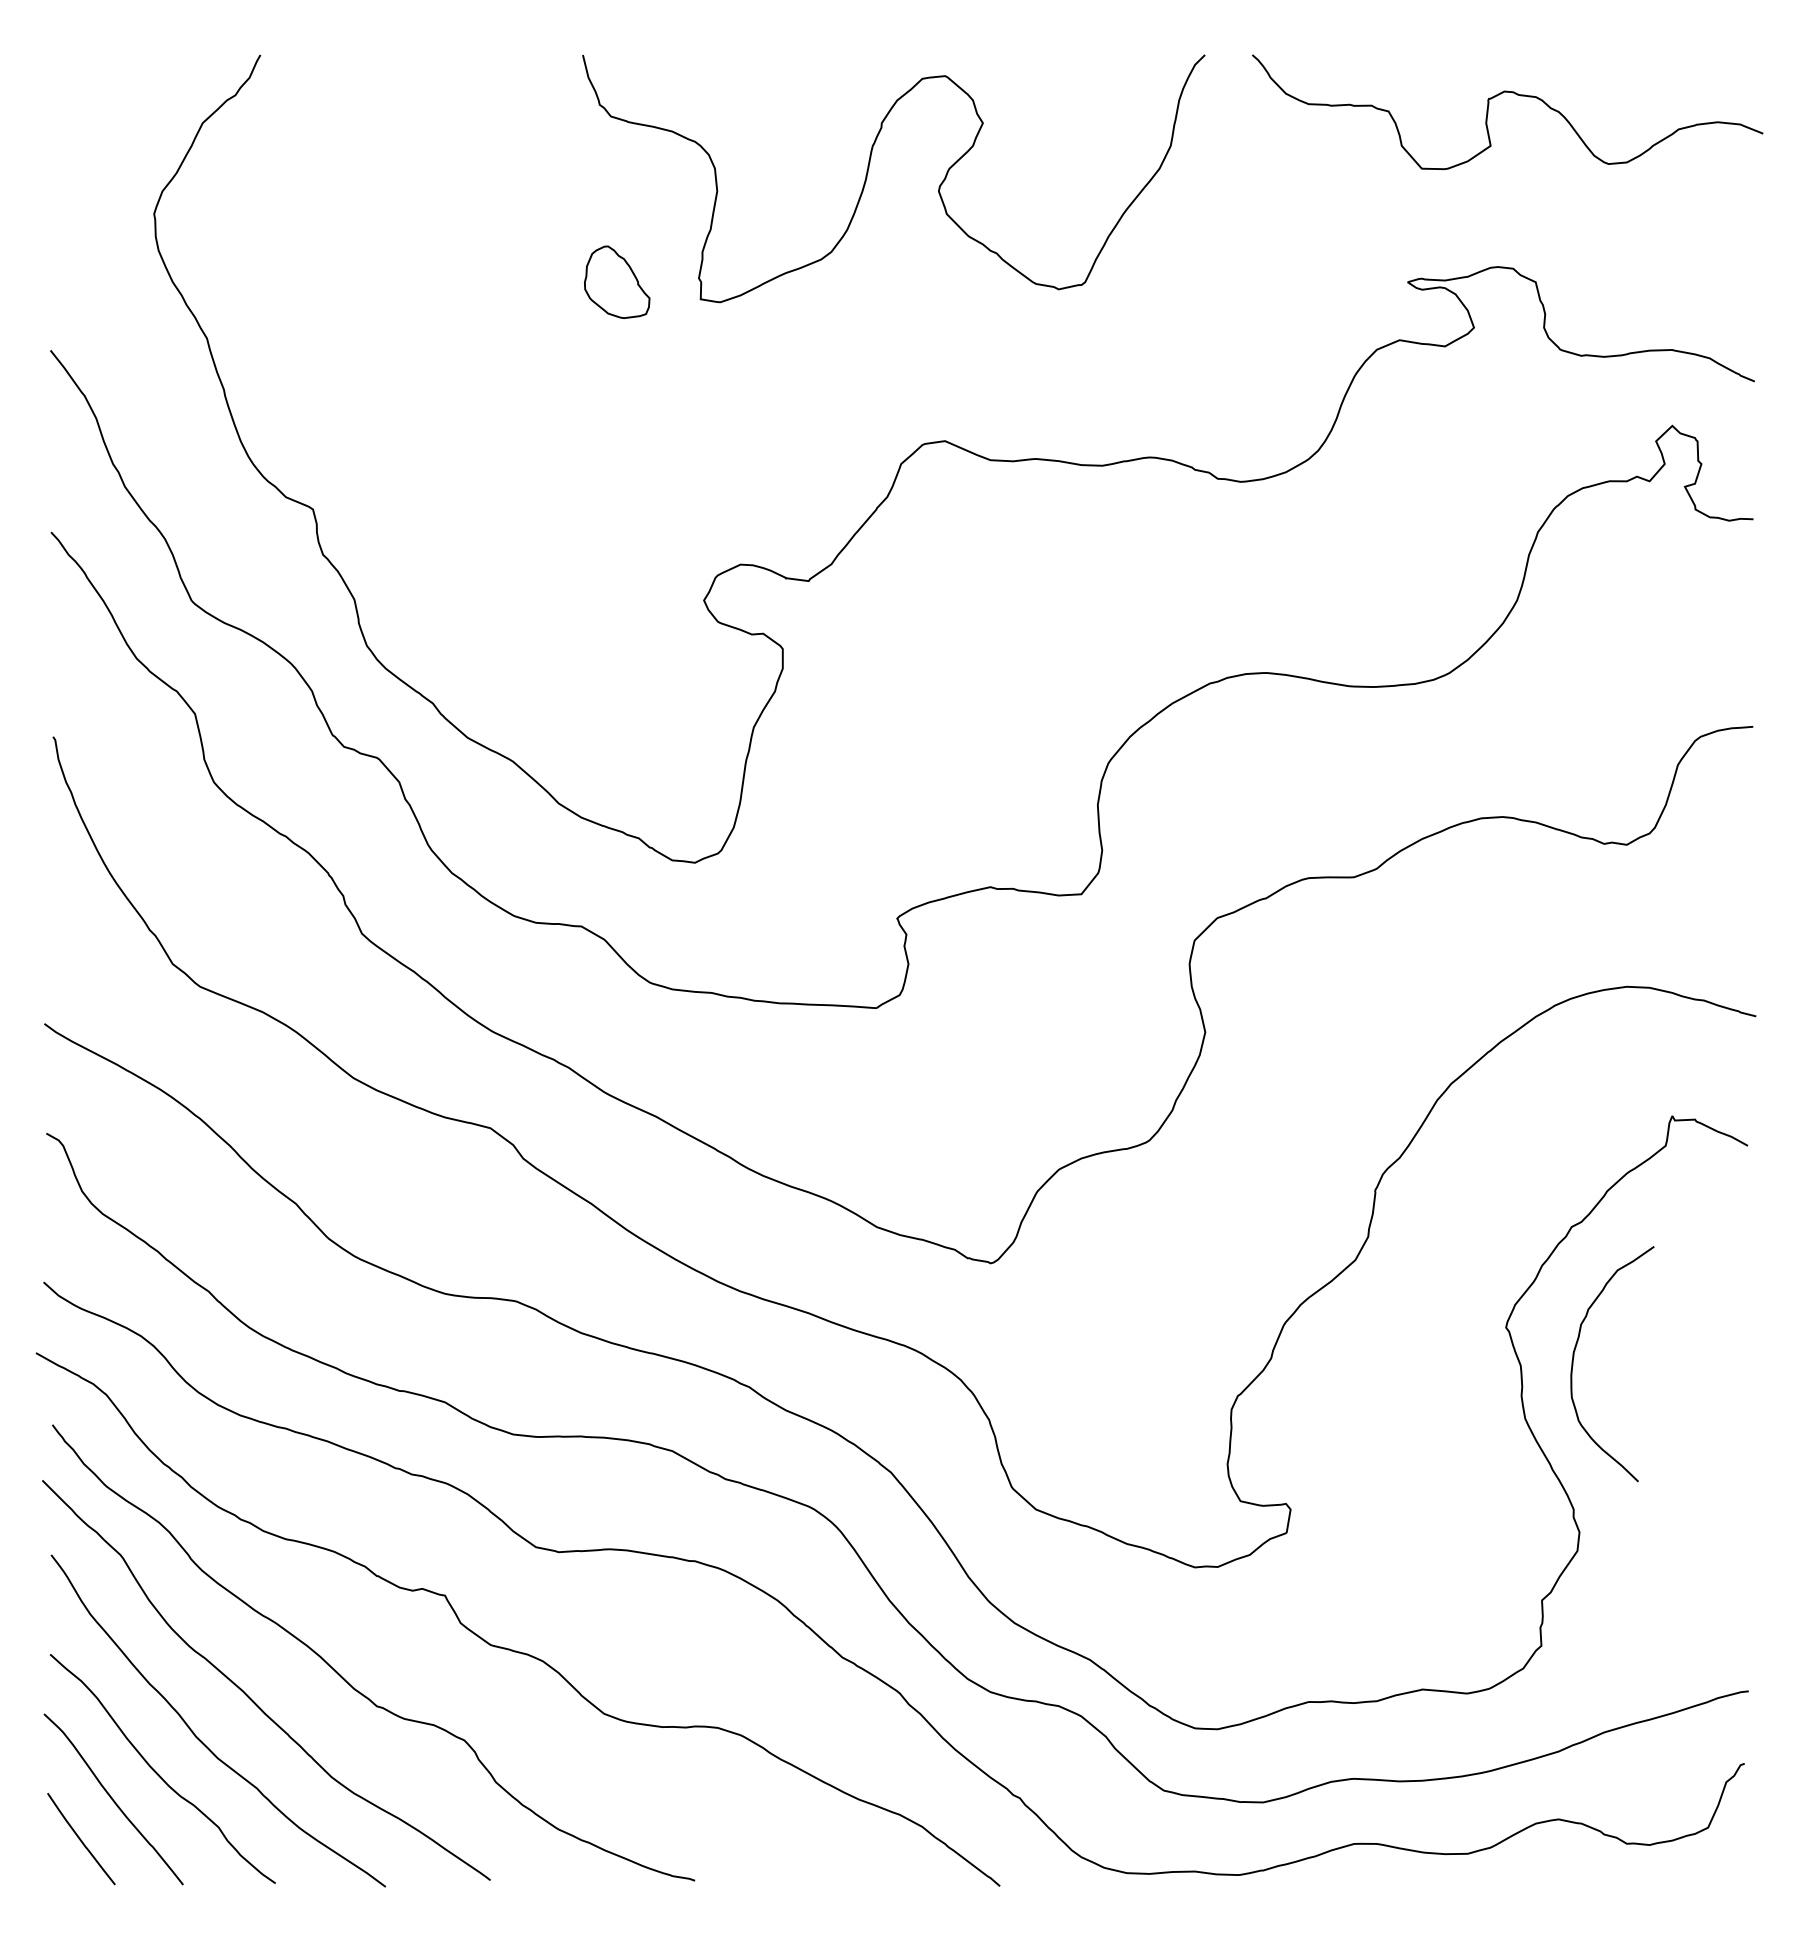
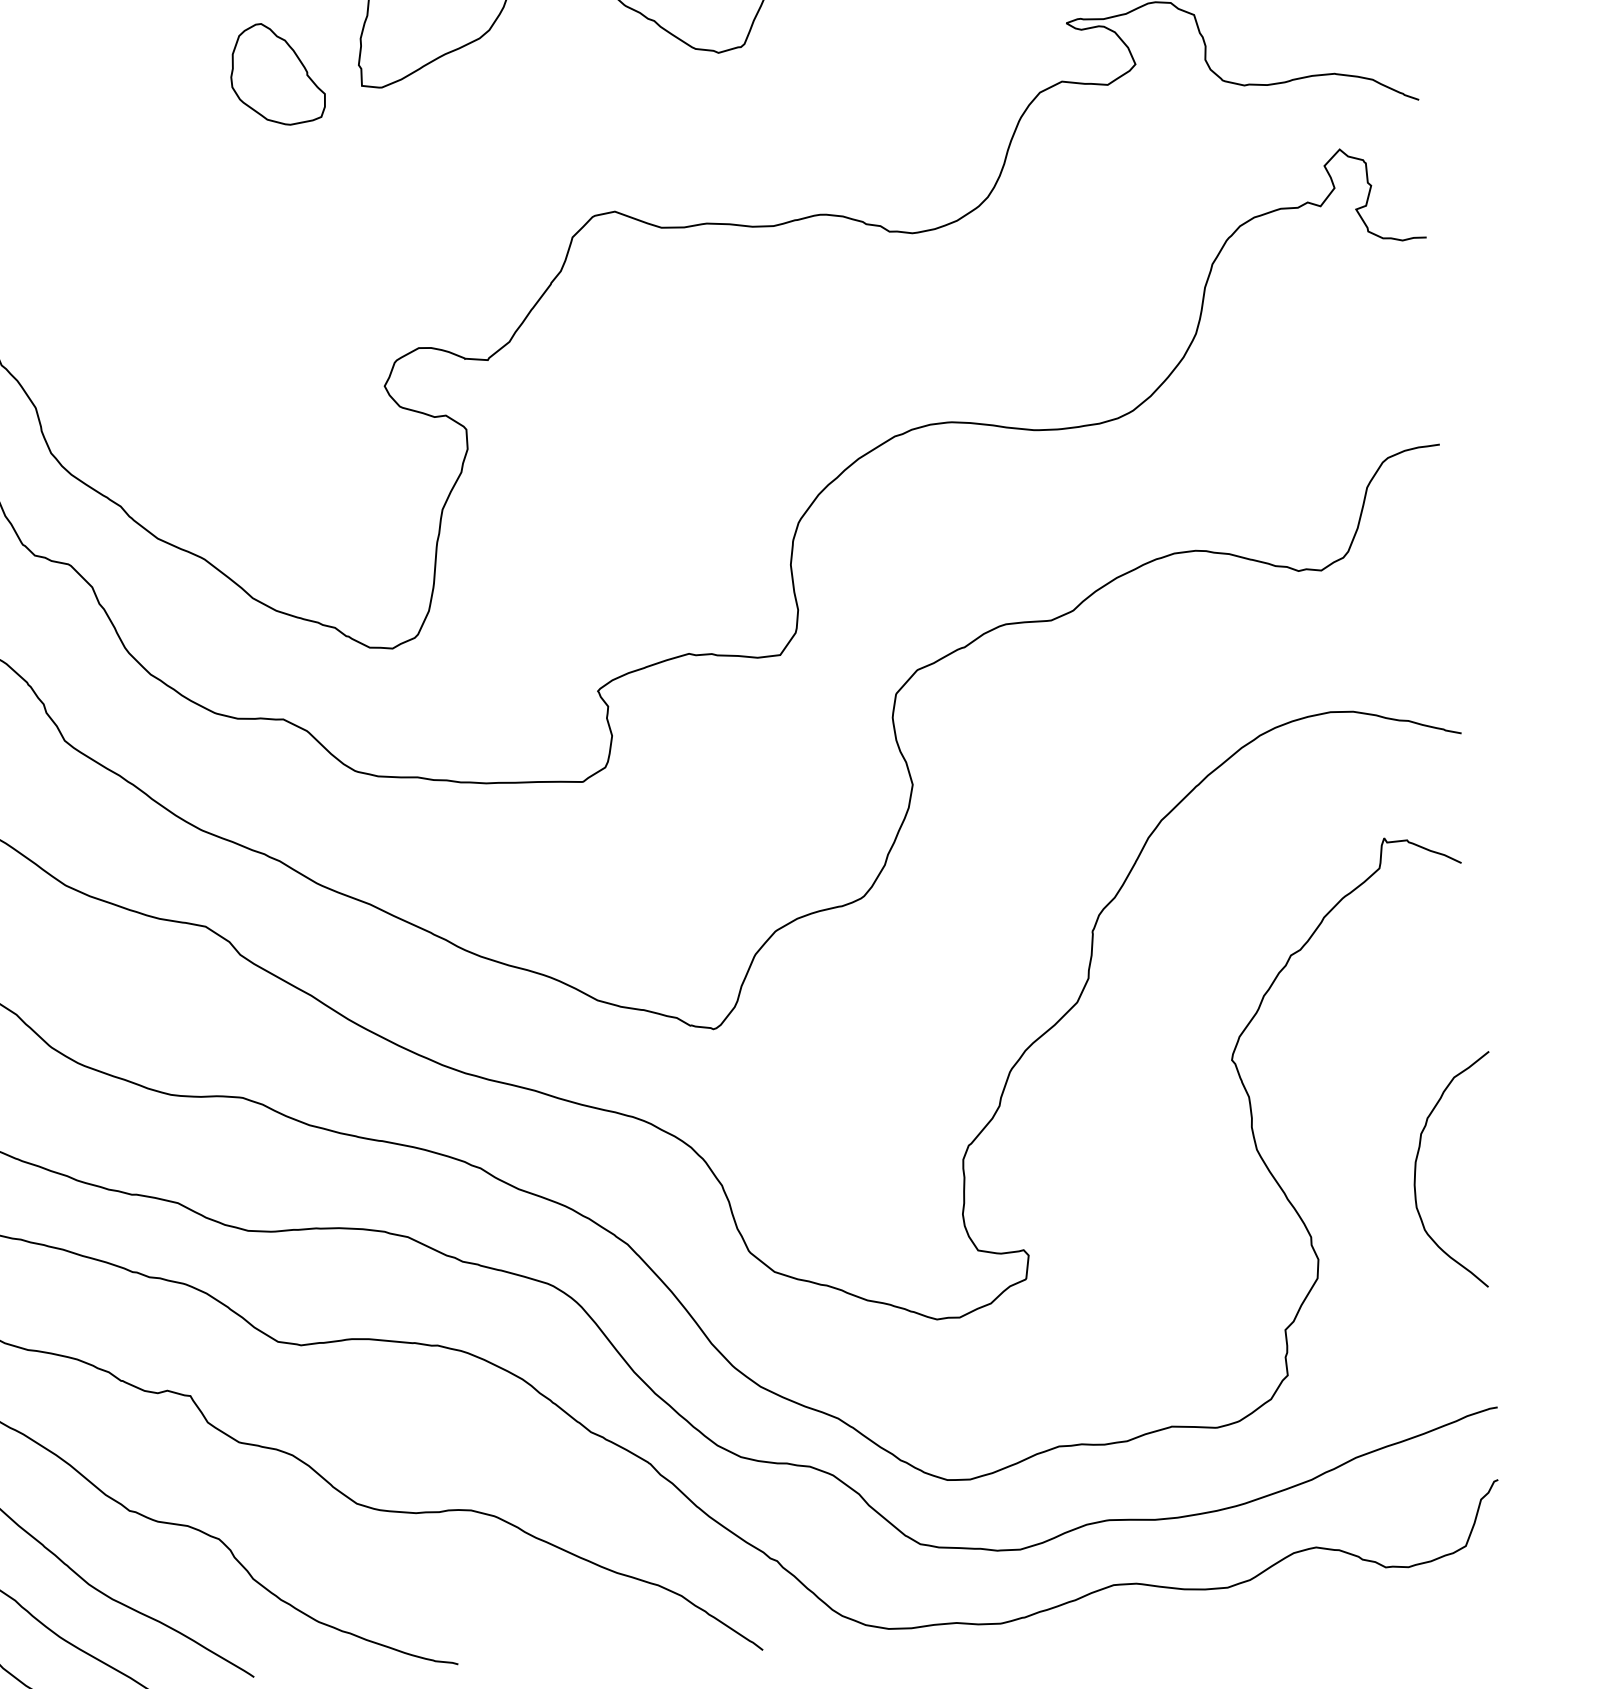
part: (617, 282) -> (277, 74), size x1.43
curve: (1574, 1357) -> (1416, 1167), moved

